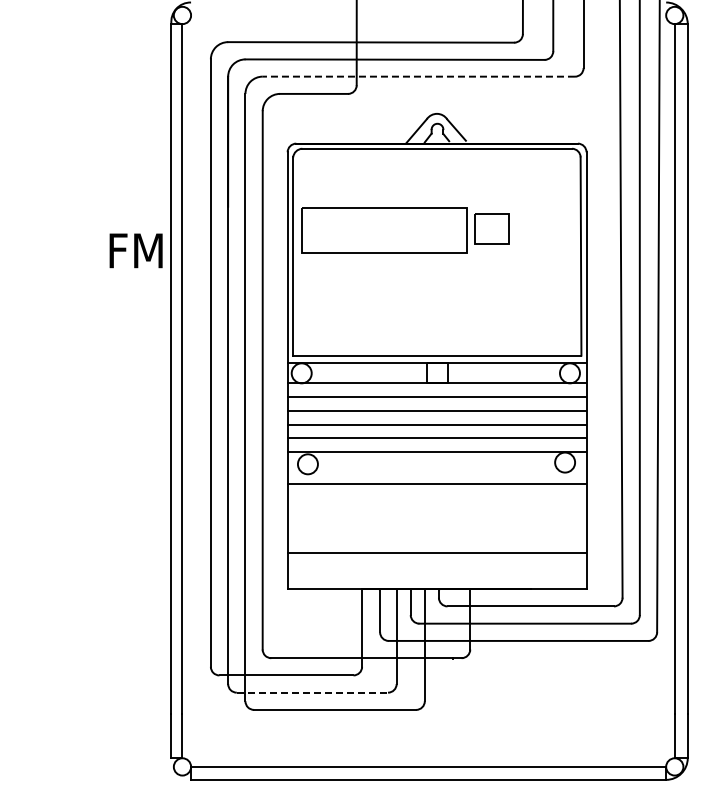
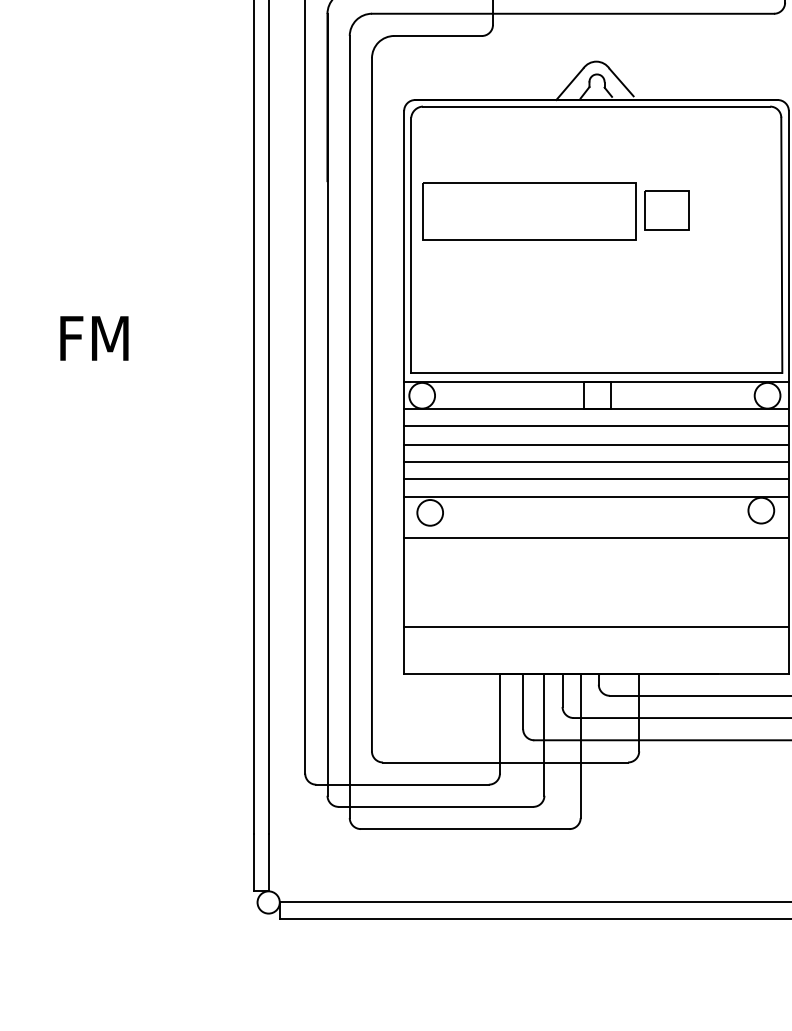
line: (418, 76) -> (572, 13), dashed -> solid
text: (135, 250) -> (93, 338), moved
line: (312, 692) -> (436, 806), dashed -> solid

